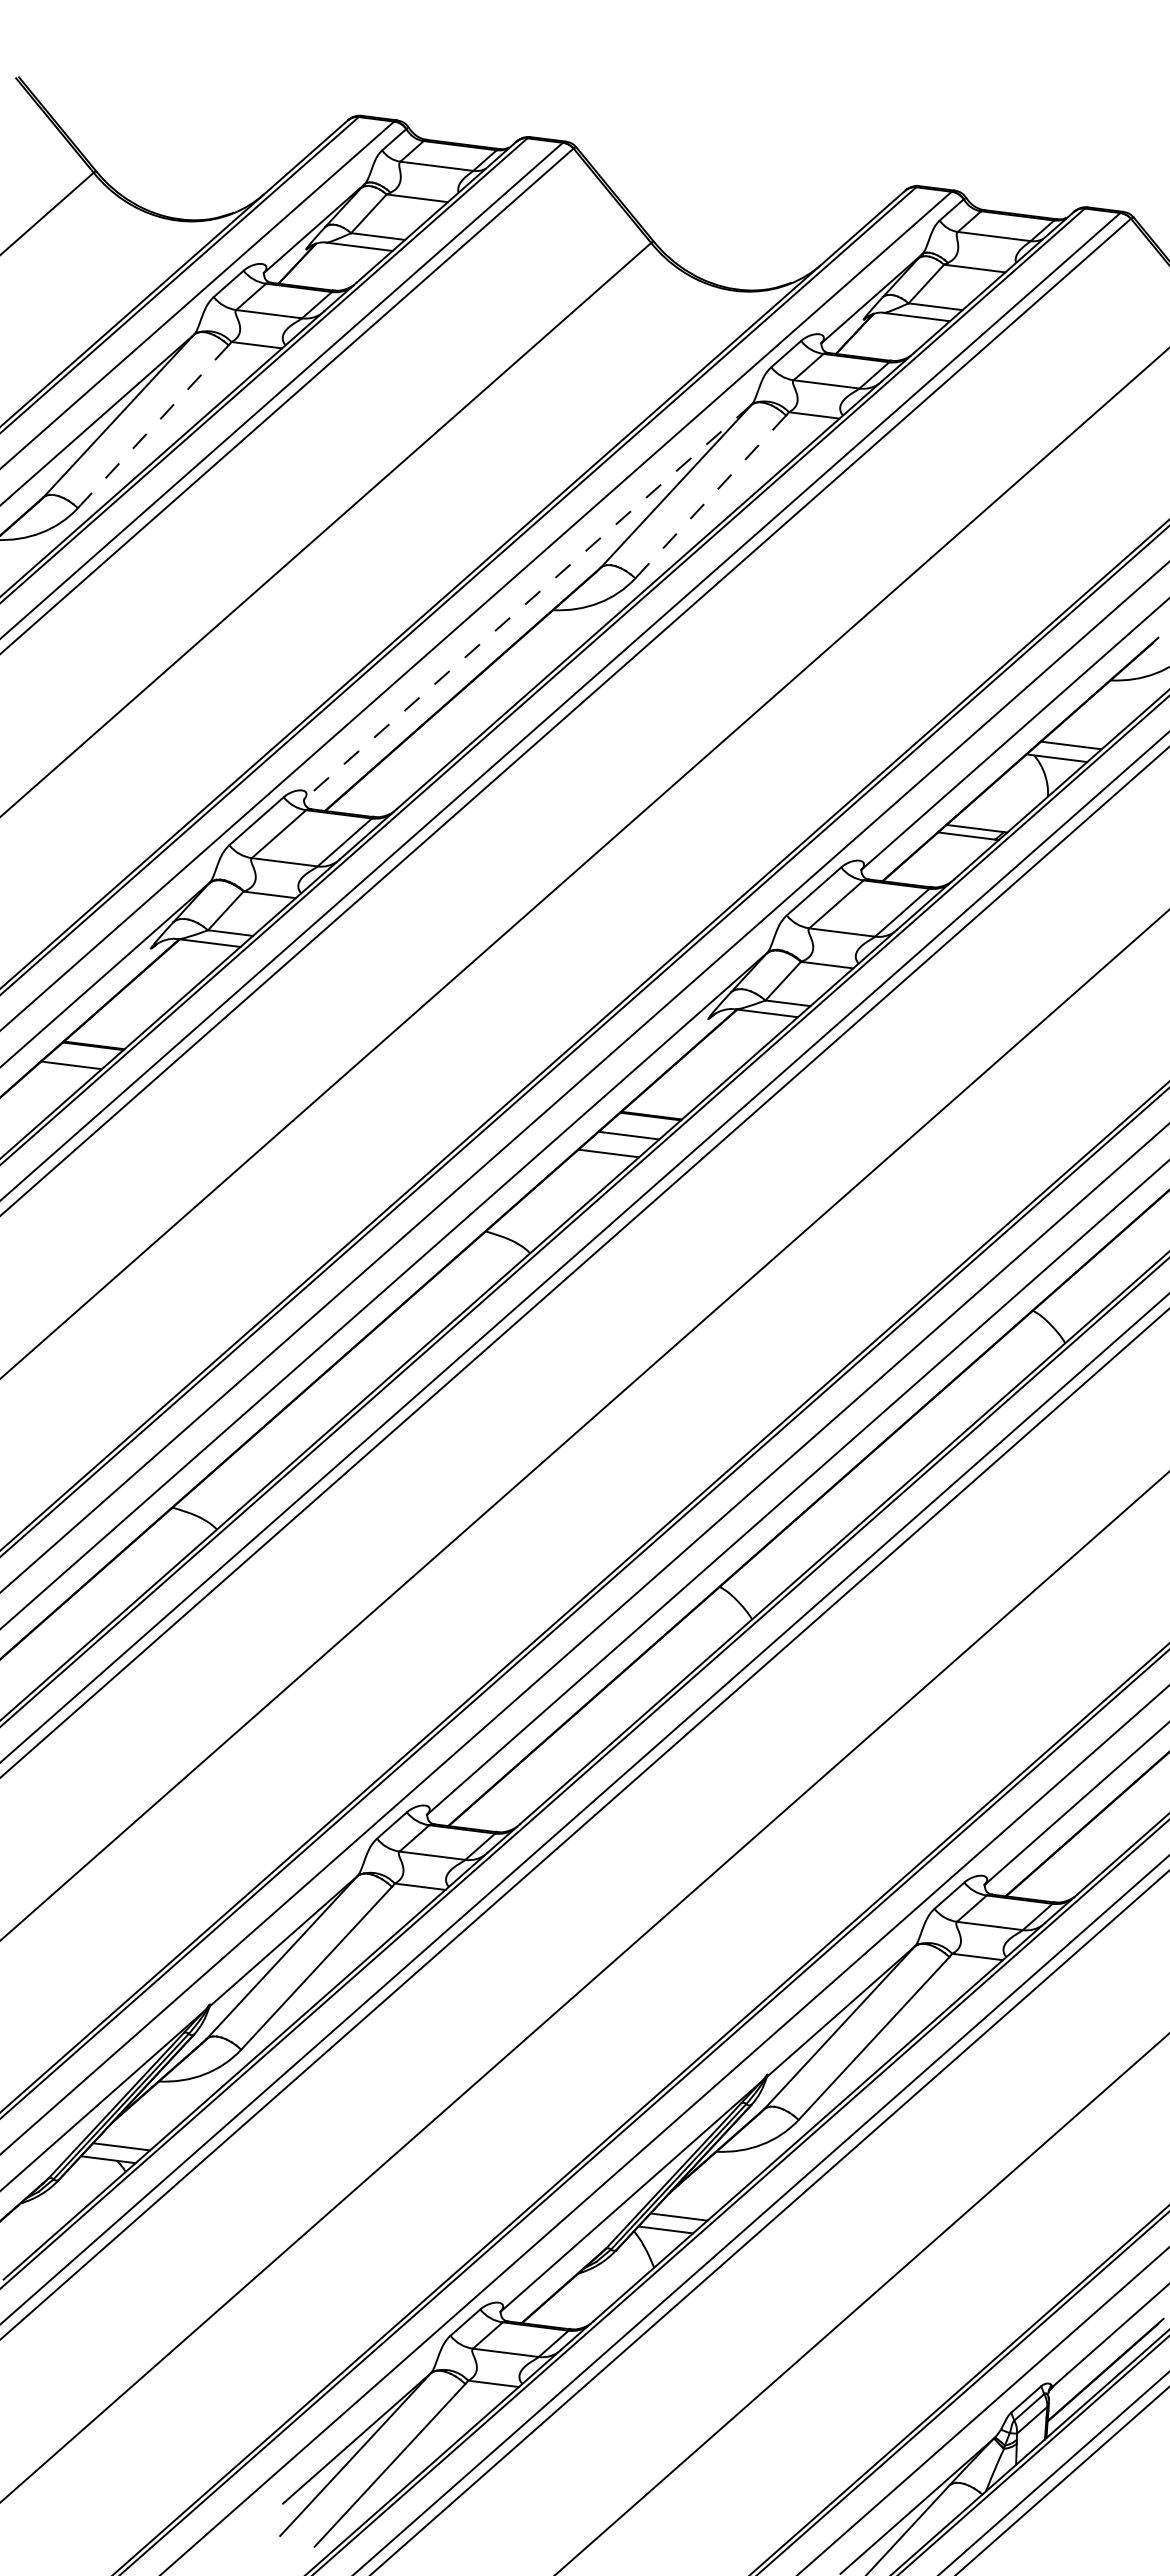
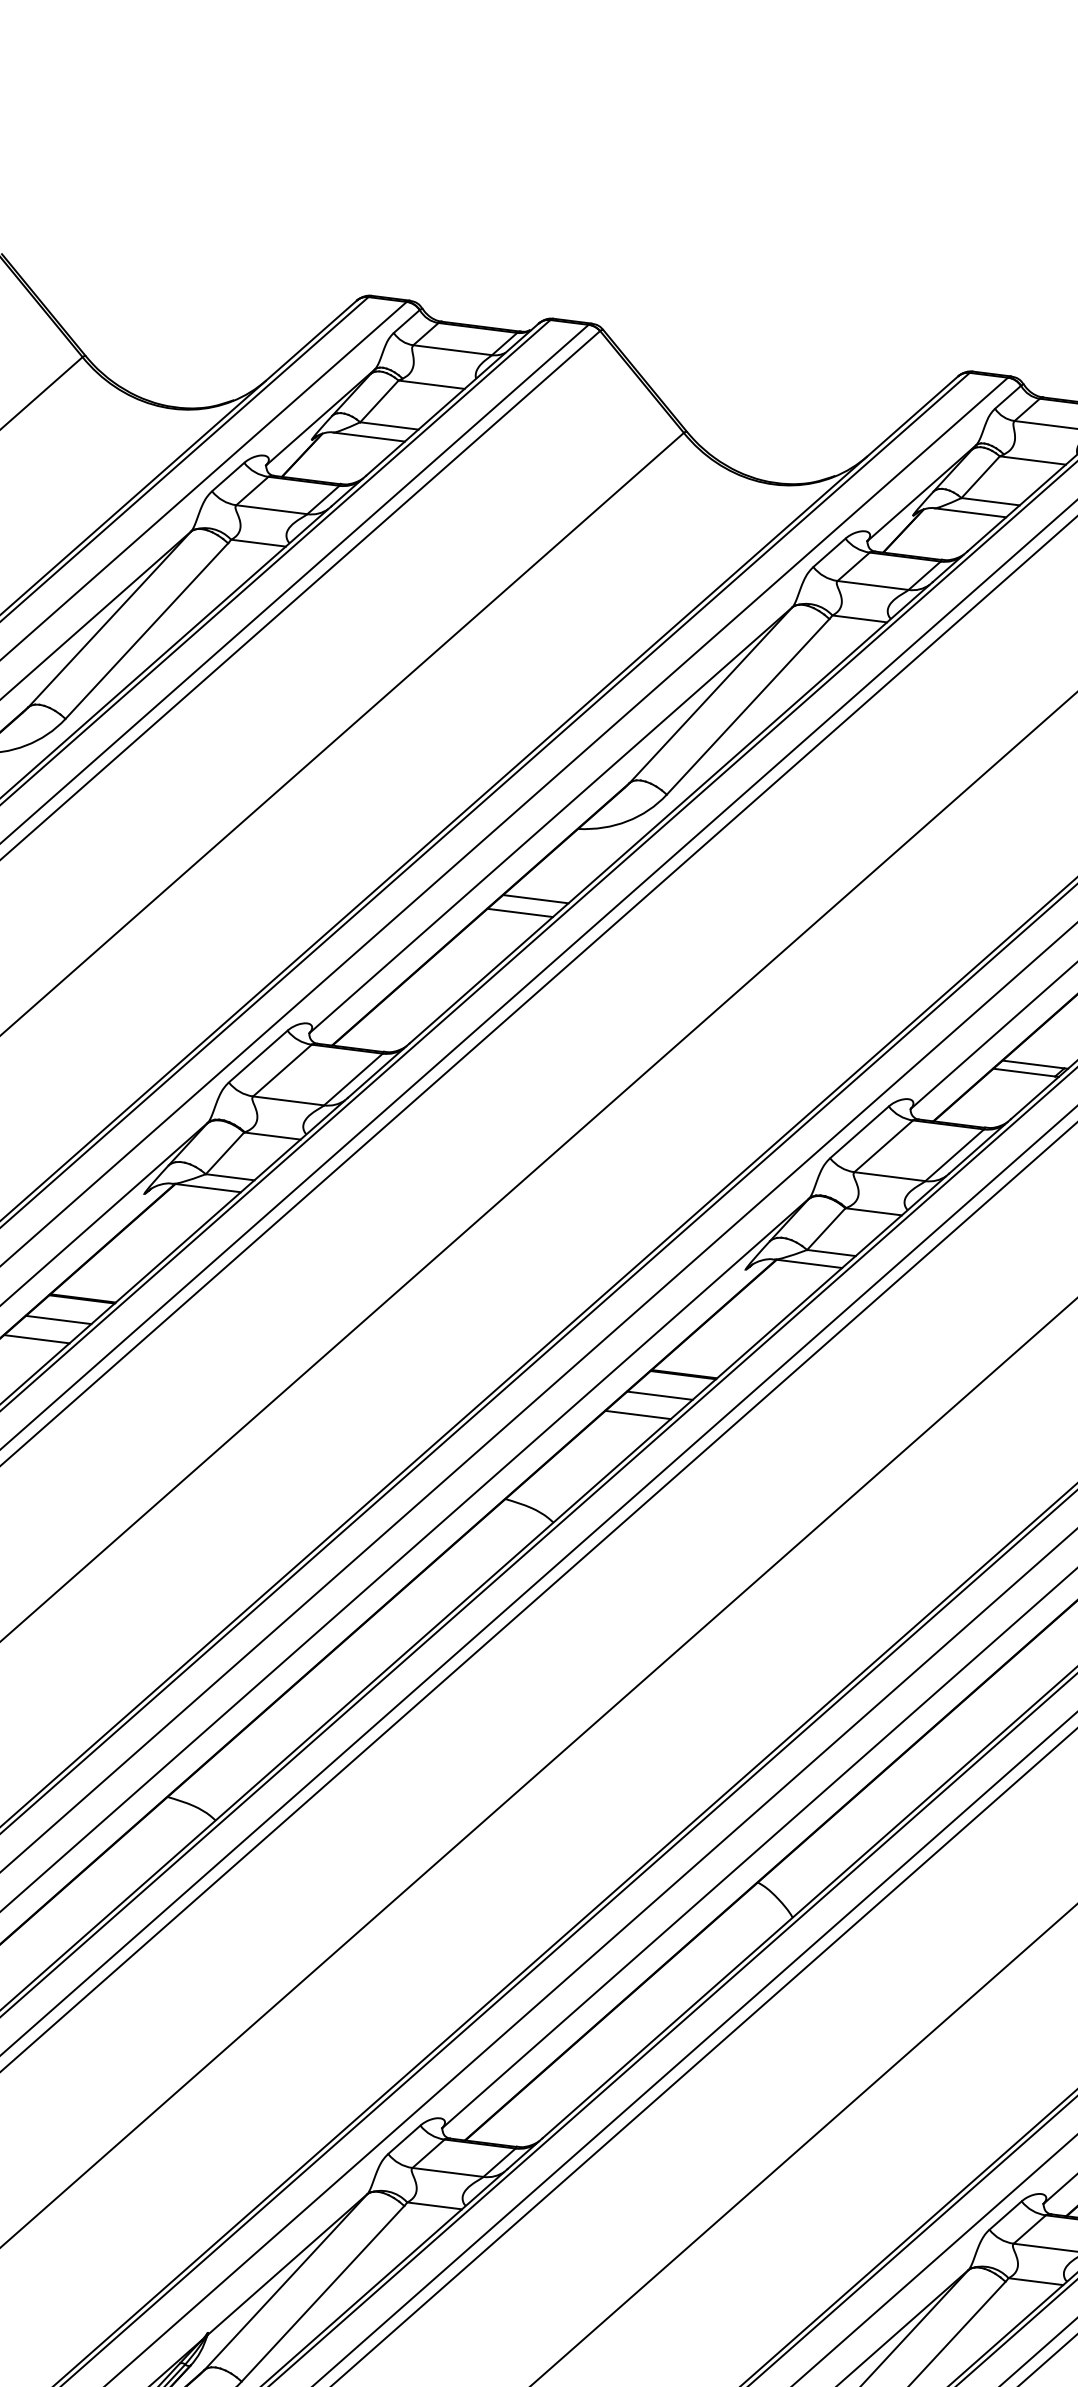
line: (153, 426) -> (147, 630), dashed -> solid
line: (710, 496) -> (747, 706), dashed -> solid
line: (527, 602) -> (550, 820), dashed -> solid
line: (513, 675) -> (535, 899), added
line: (499, 687) -> (520, 912), added
line: (51, 1083) -> (37, 1339), added

